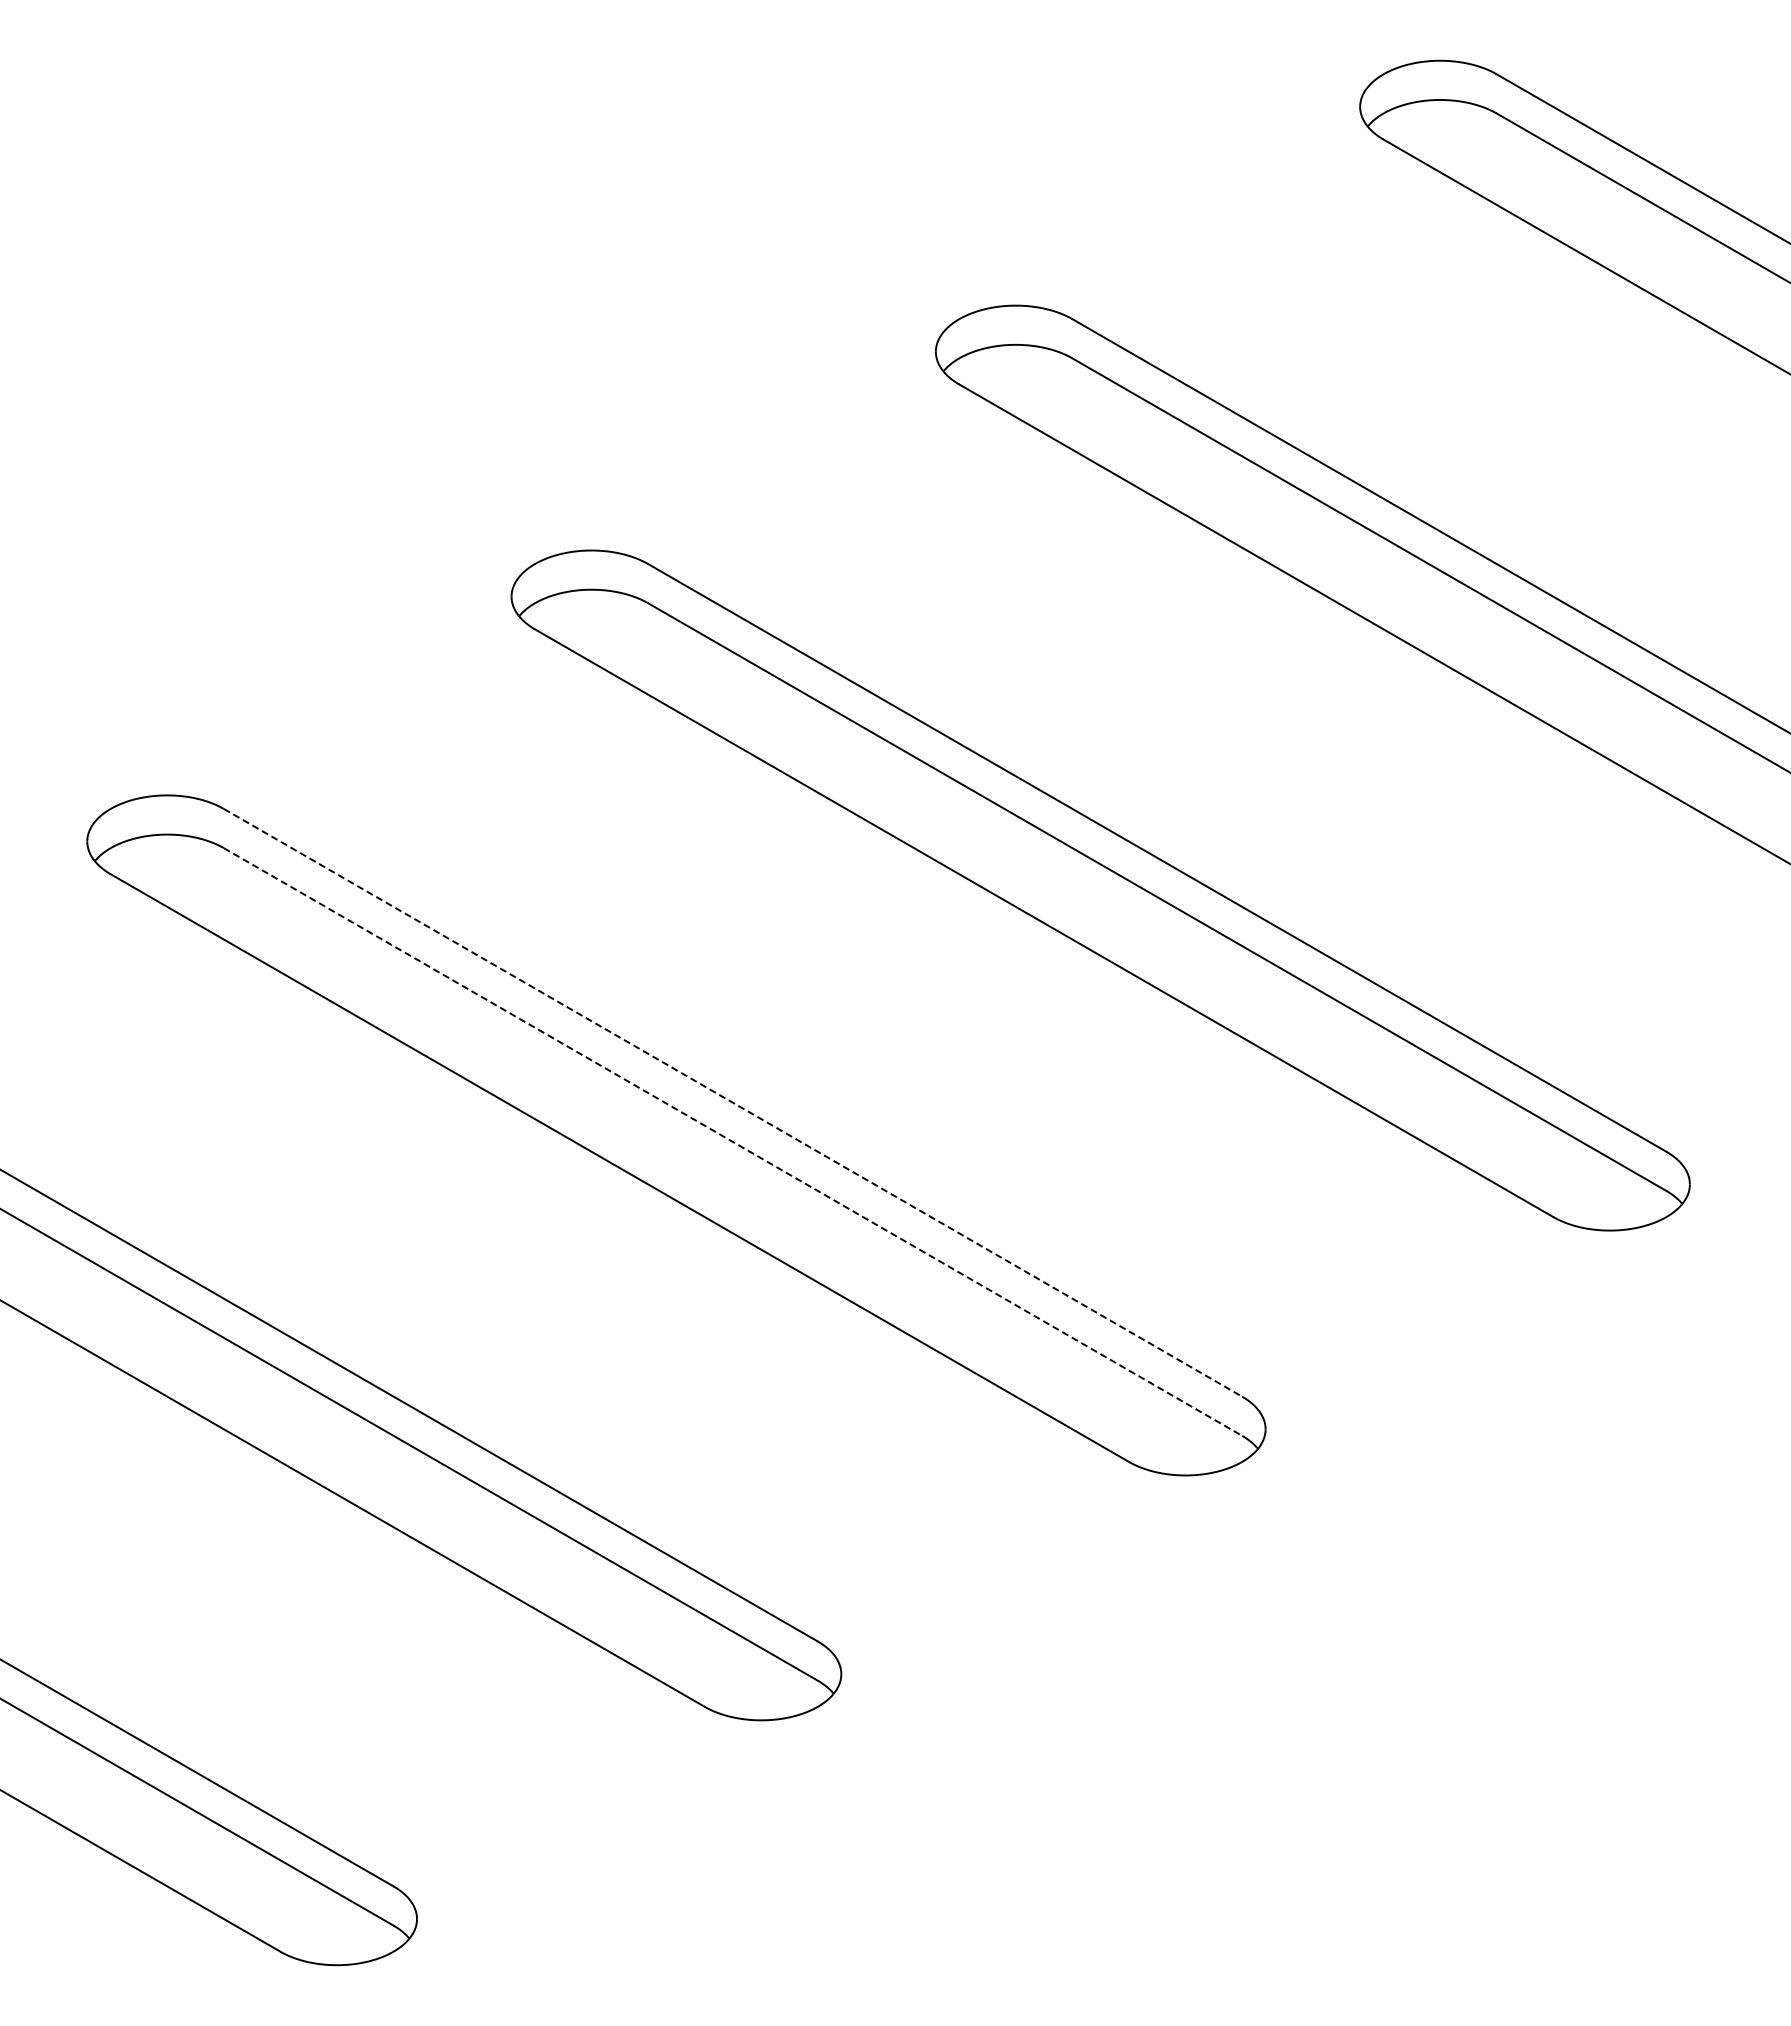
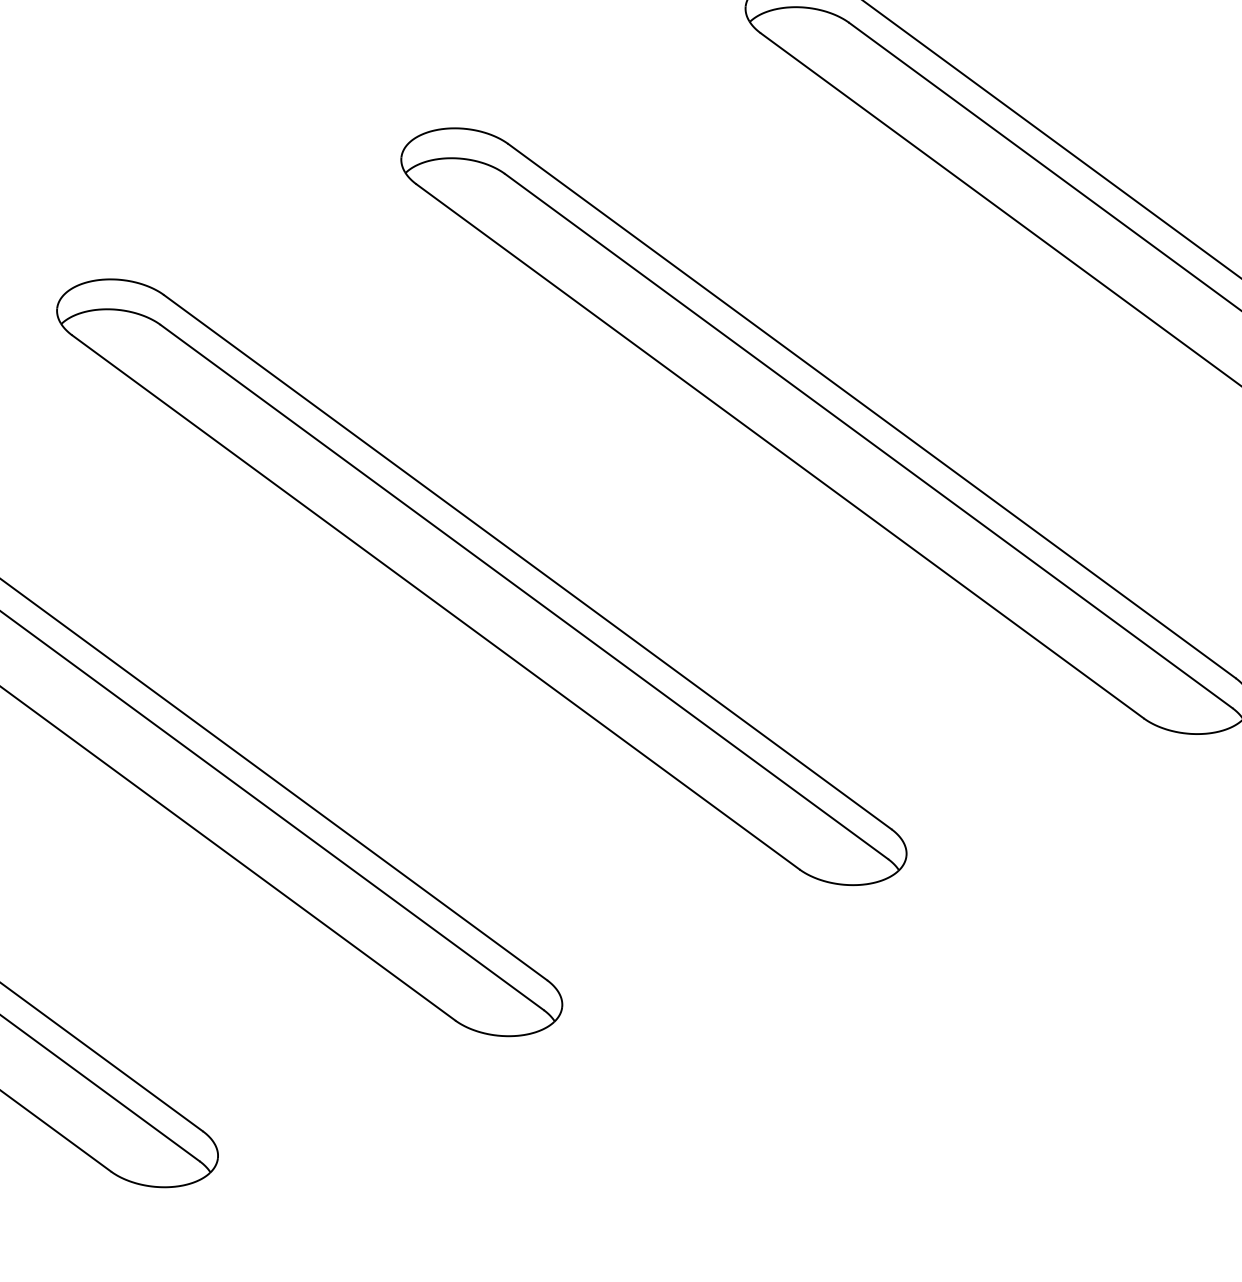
line: (733, 1102) -> (528, 561), dashed -> solid
line: (733, 1141) -> (524, 591), dashed -> solid

